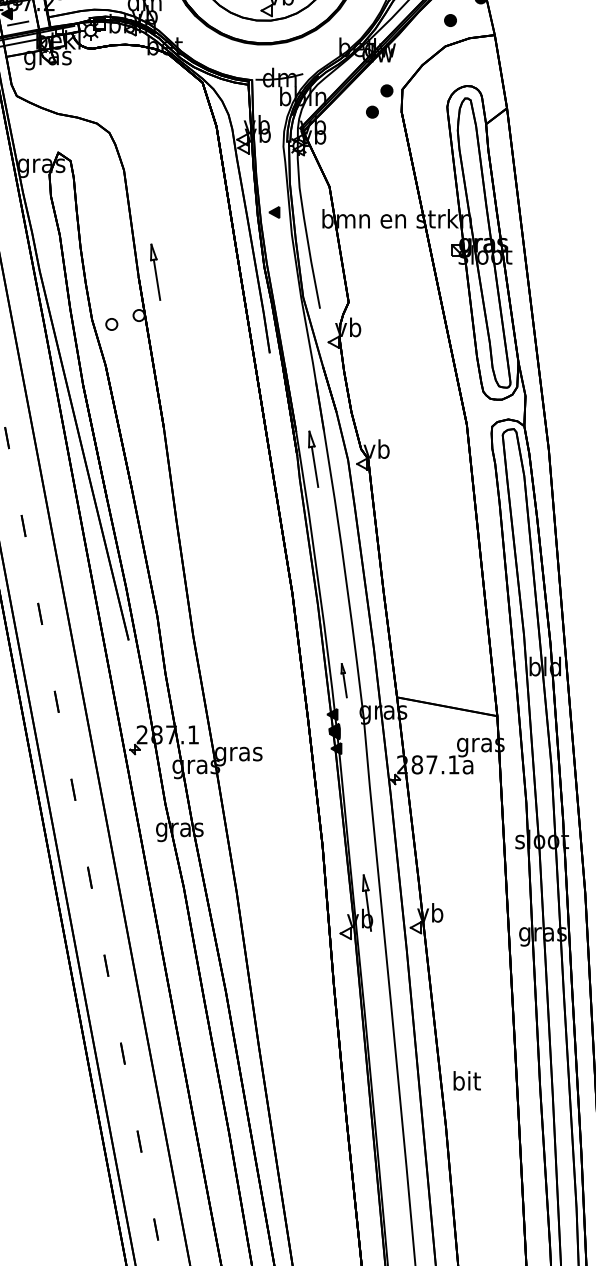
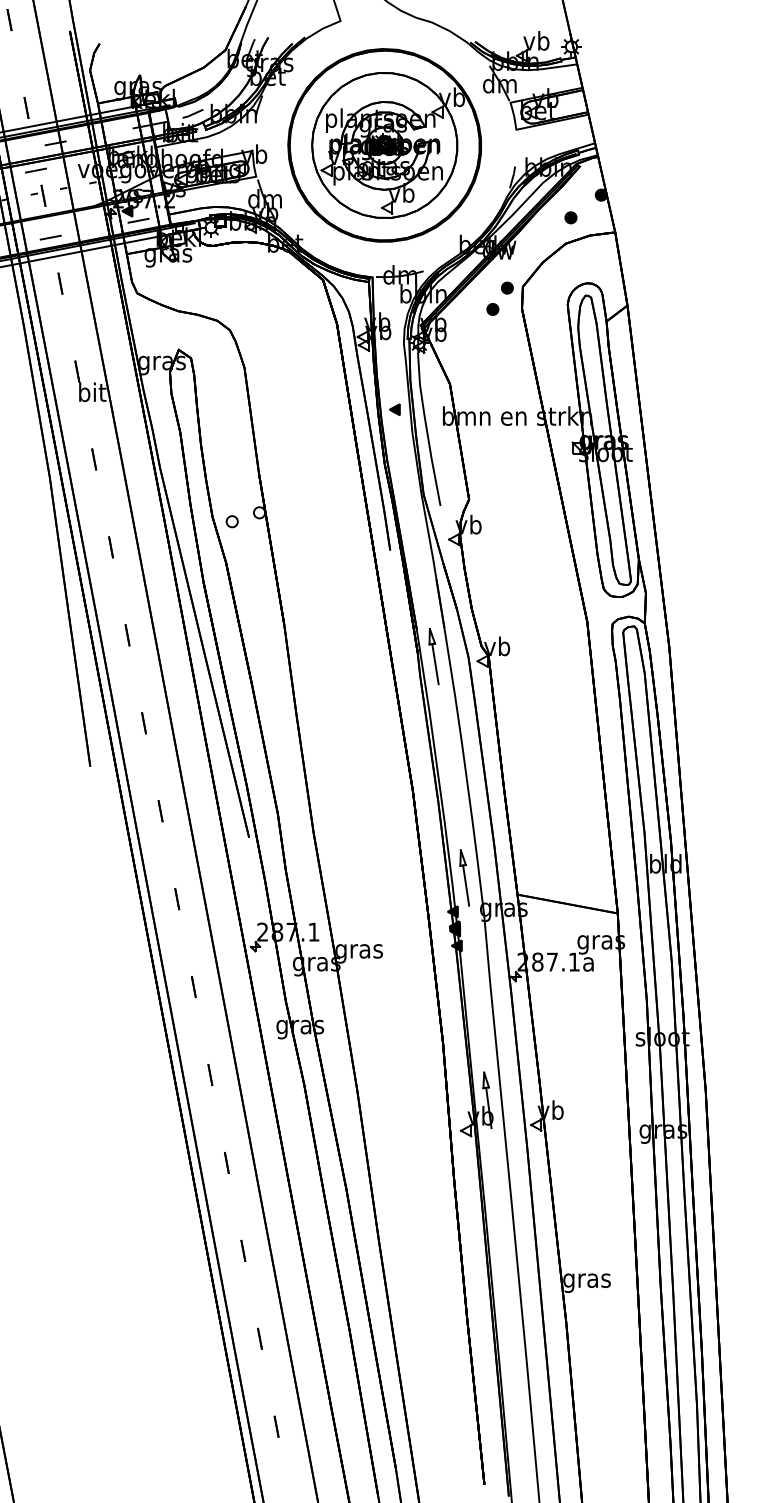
part: (155, 272) -> (275, 469), removed
part: (344, 680) -> (464, 877), size x1.67
text: (466, 1083) -> (586, 1280), bit -> gras

